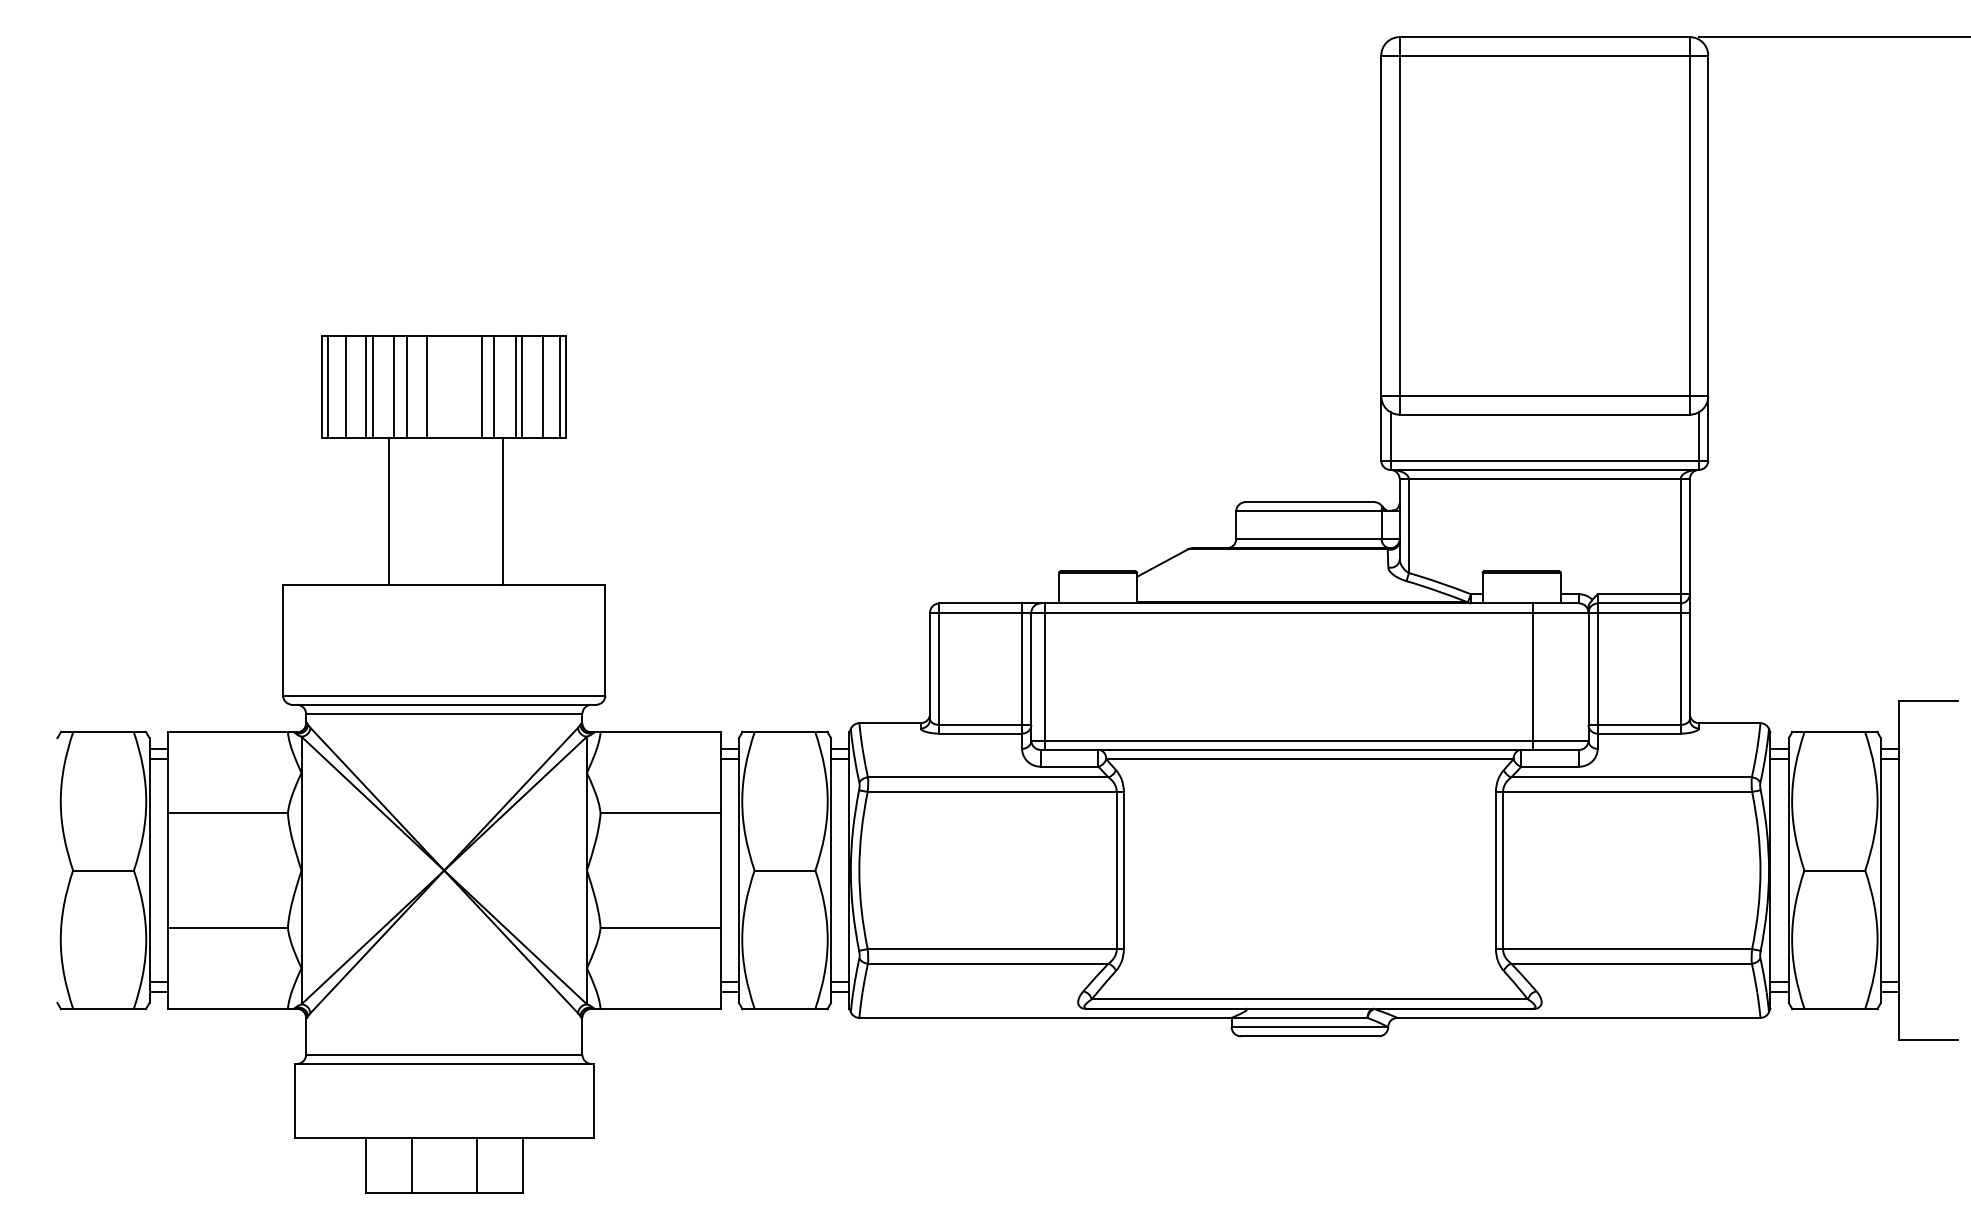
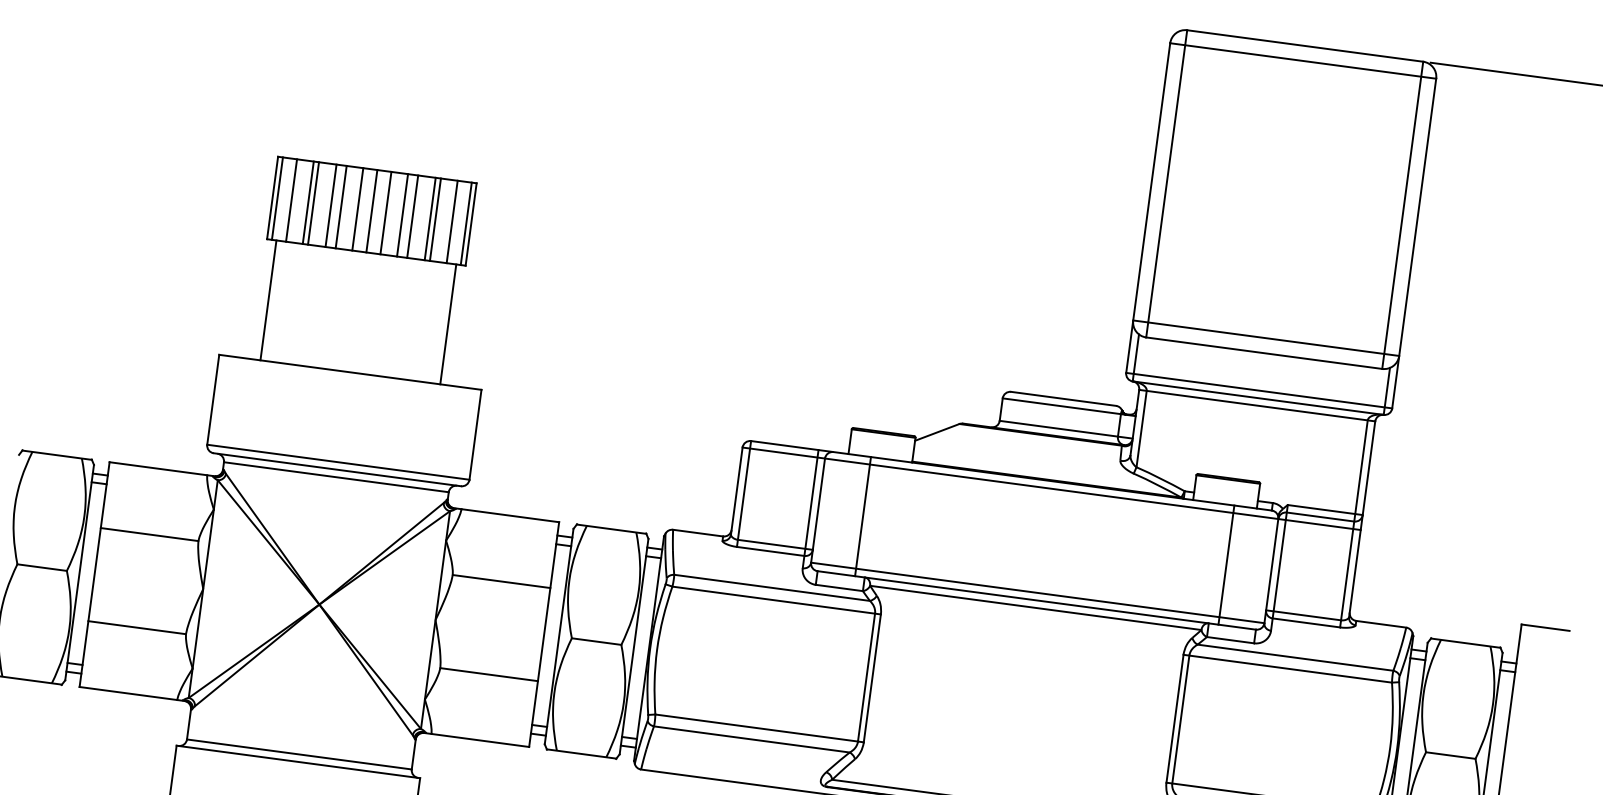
line: (444, 386) -> (372, 210), added
line: (461, 386) -> (385, 212), added
line: (388, 511) -> (268, 300), moved
line: (502, 511) -> (448, 324), moved
line: (1044, 676) -> (862, 516), moved

